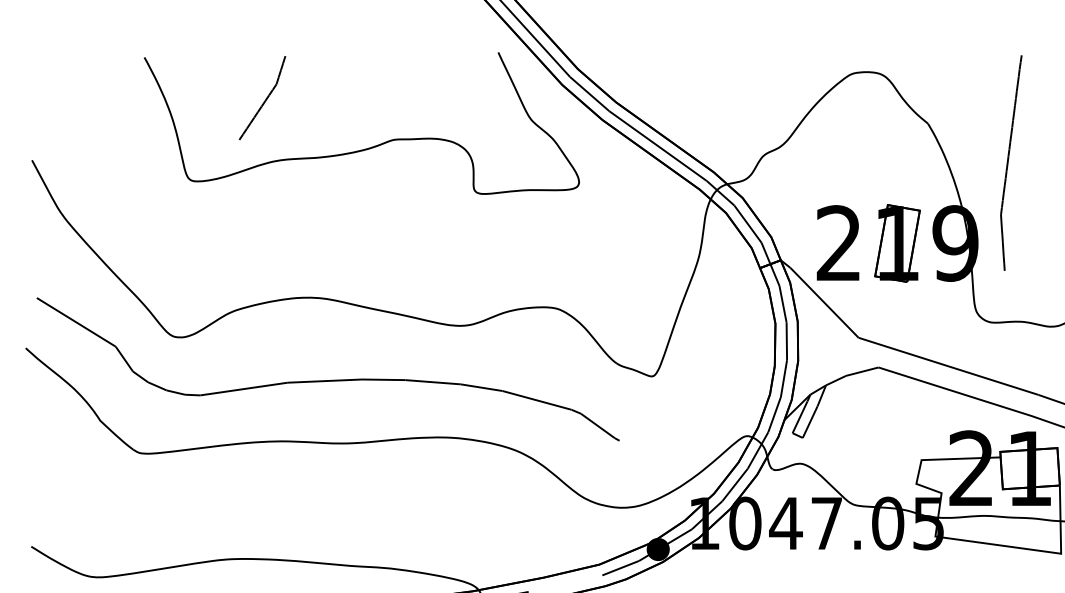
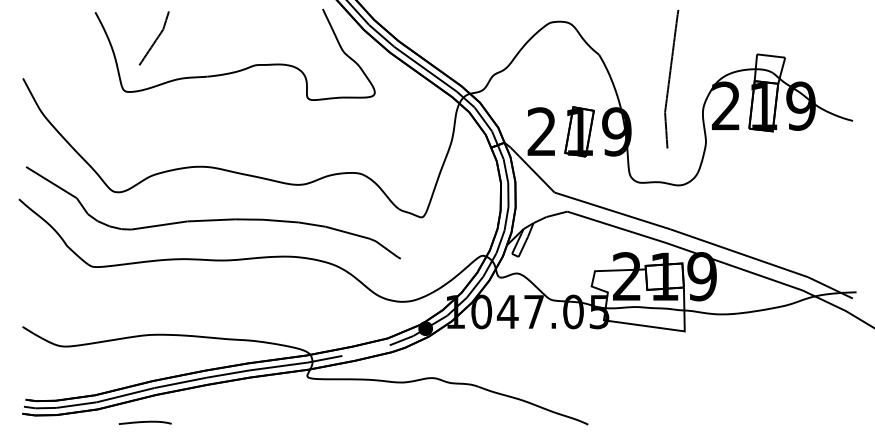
curve: (264, 99) -> (155, 39), moved
part: (1010, 163) -> (671, 79), moved

